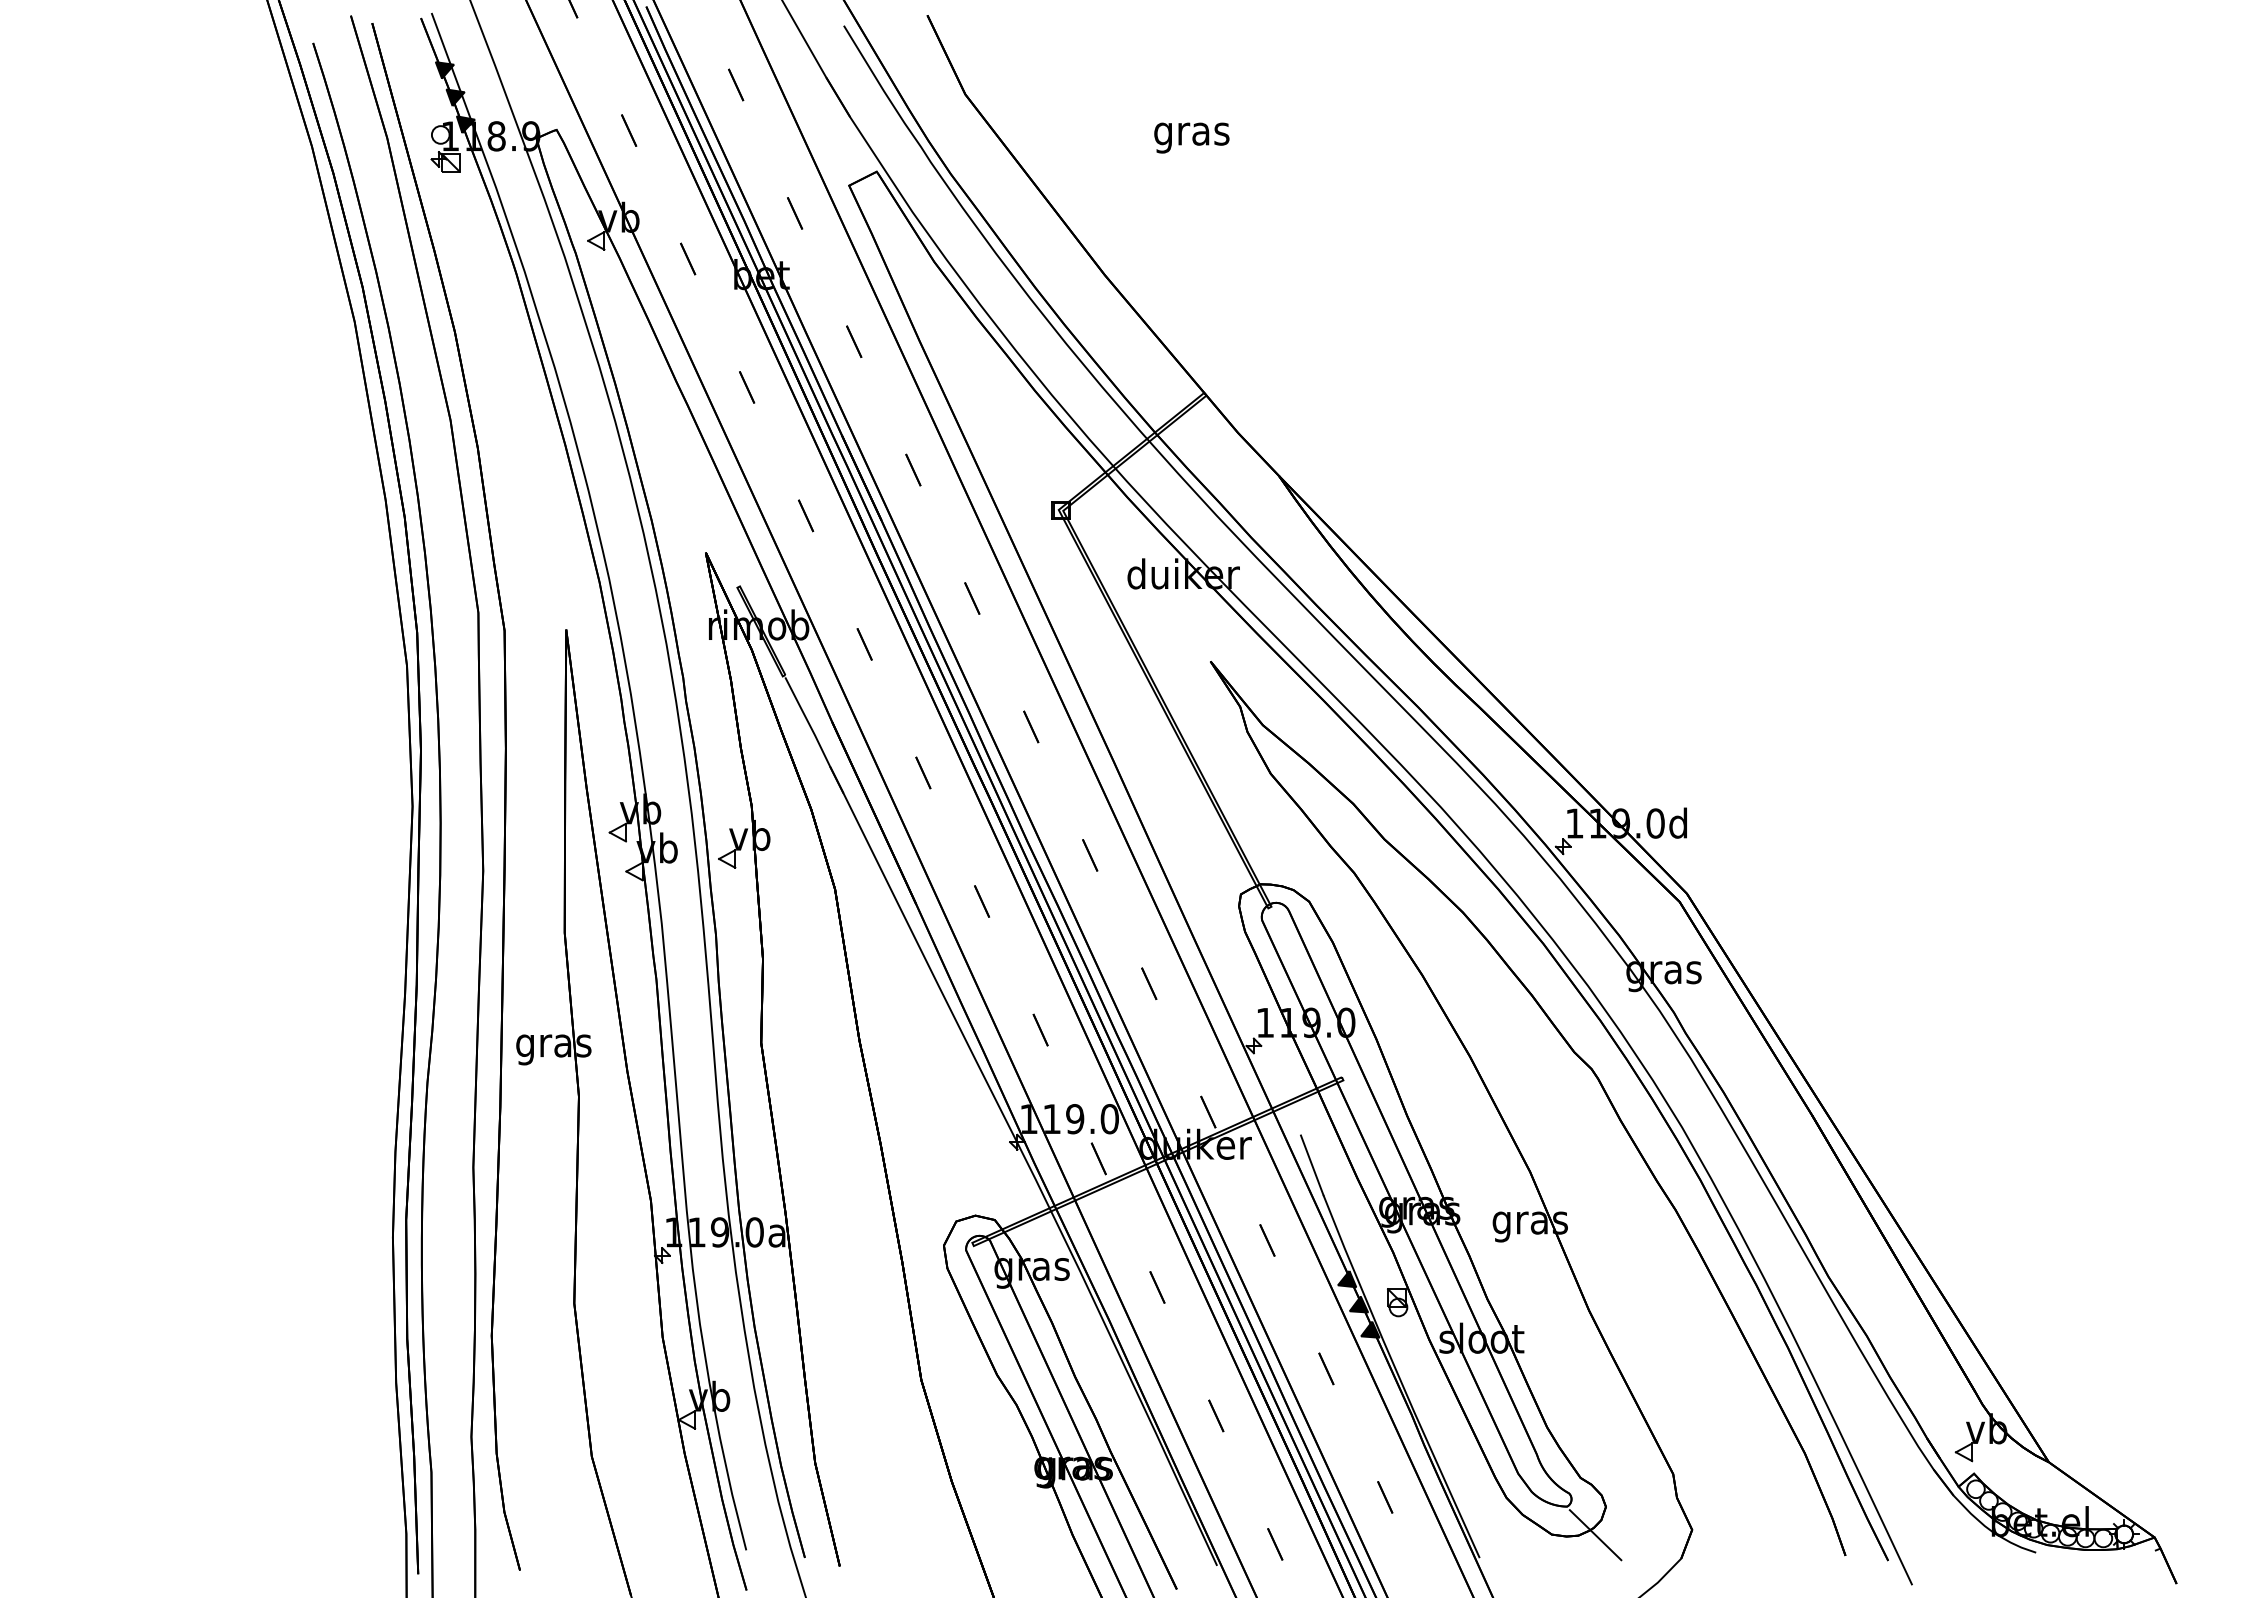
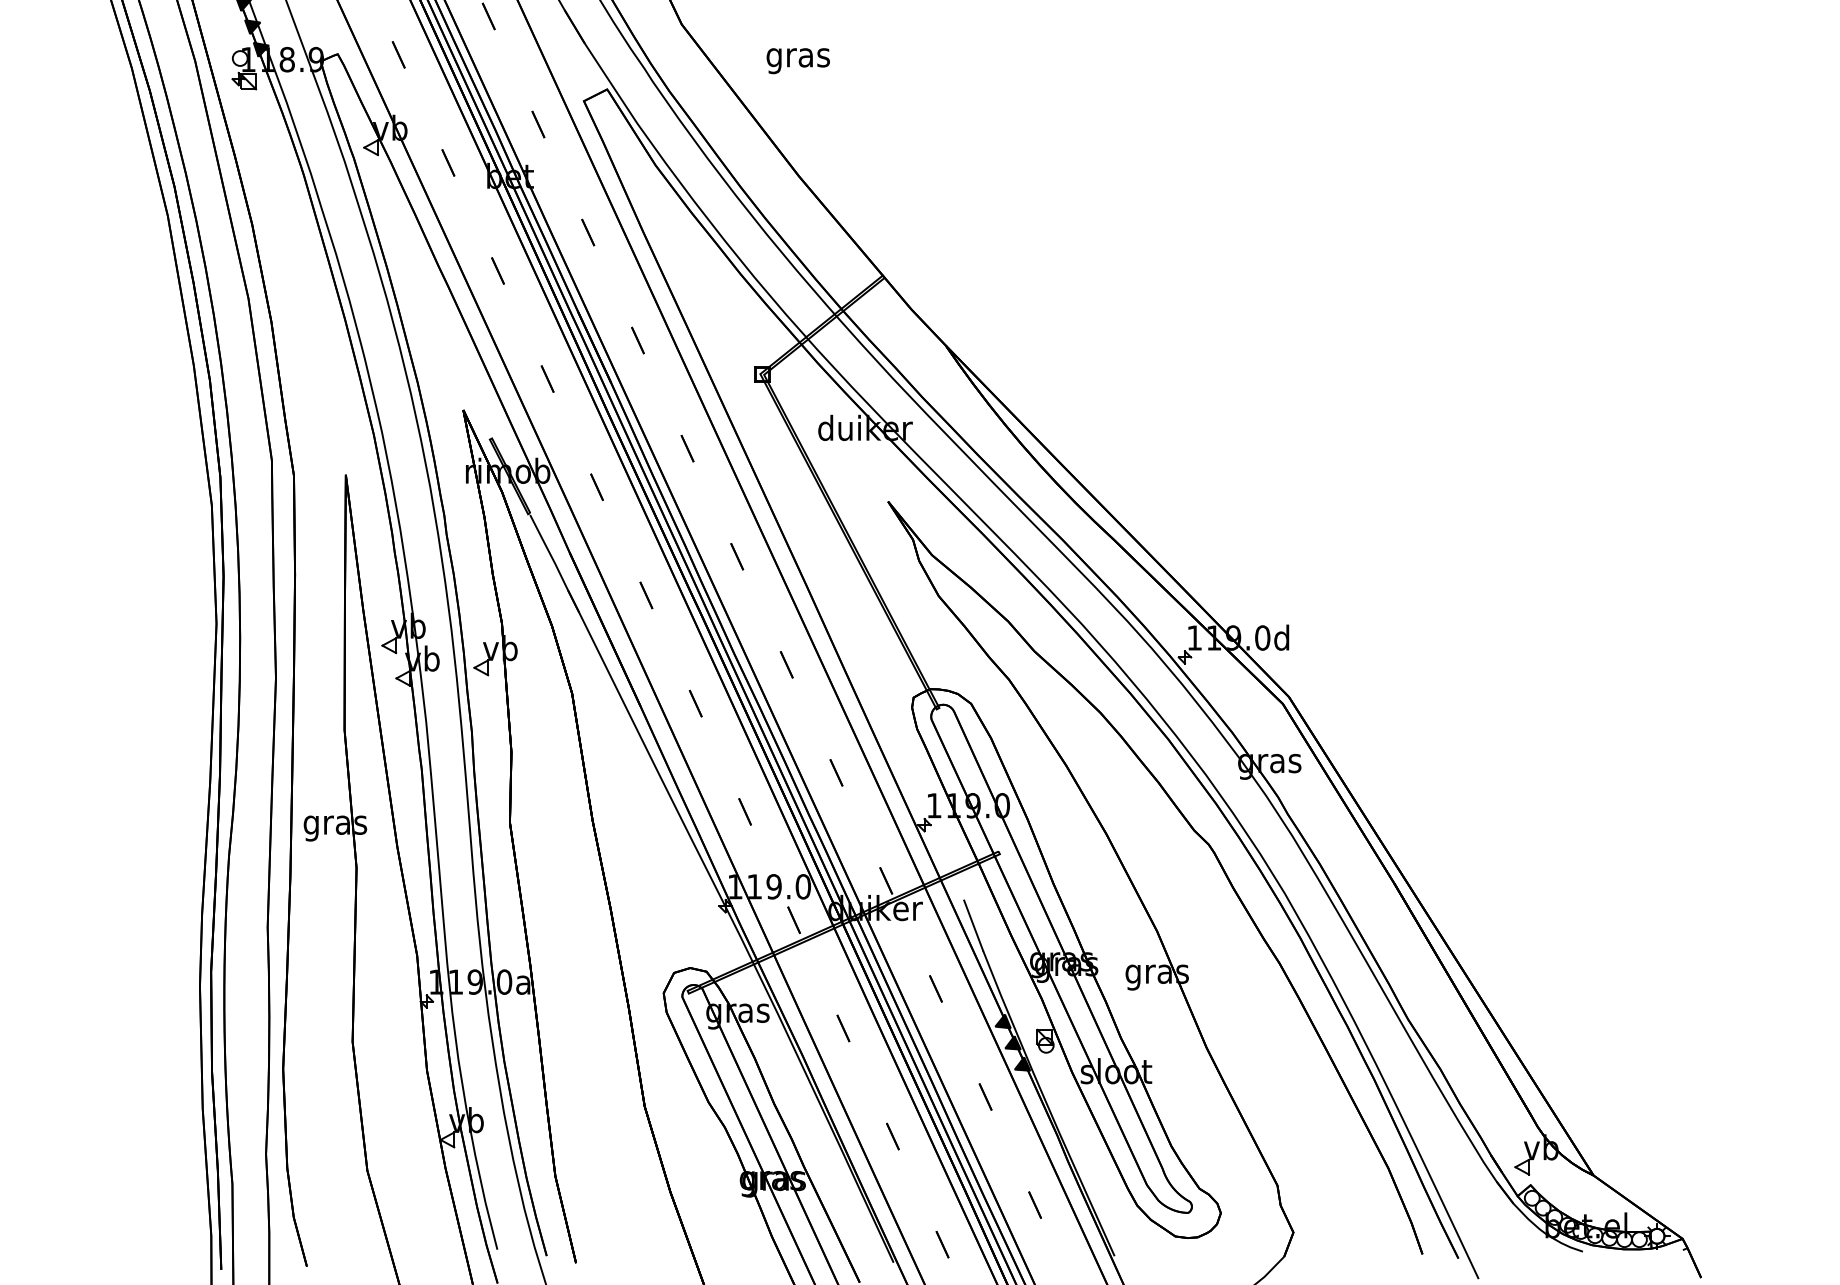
text: (1191, 137) -> (798, 60), moved
line: (1595, 1535) -> (1212, 1237), removed

